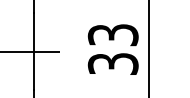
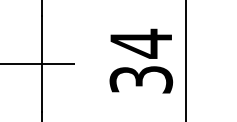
text: (112, 35) -> (140, 44), 33 -> 34

